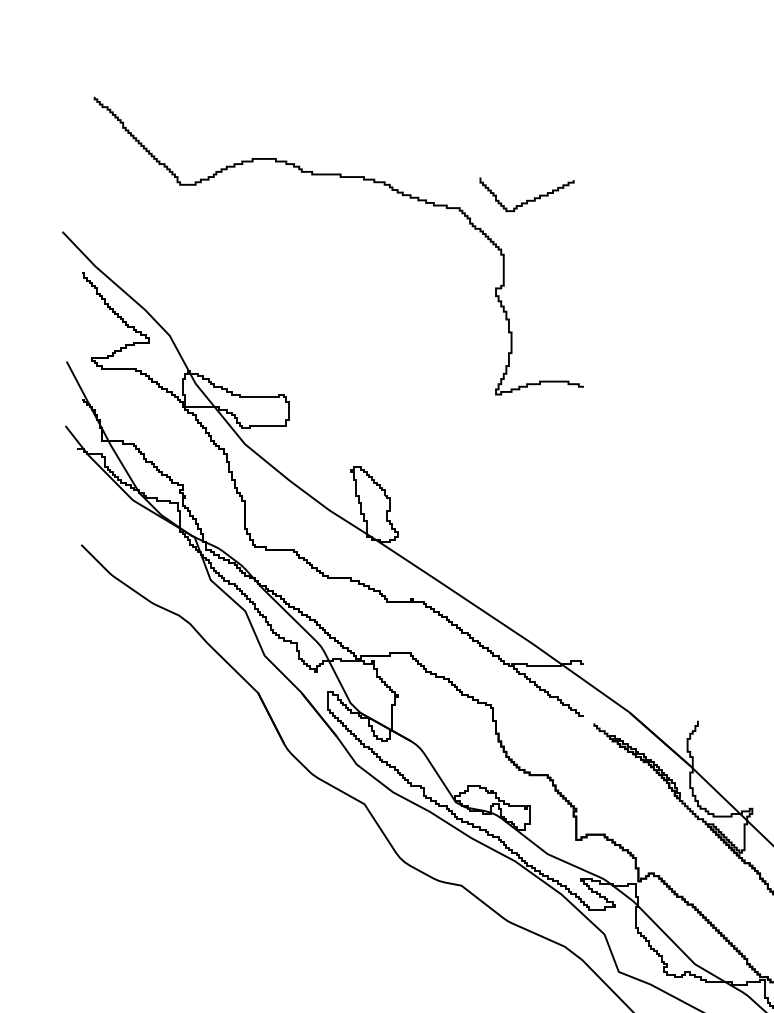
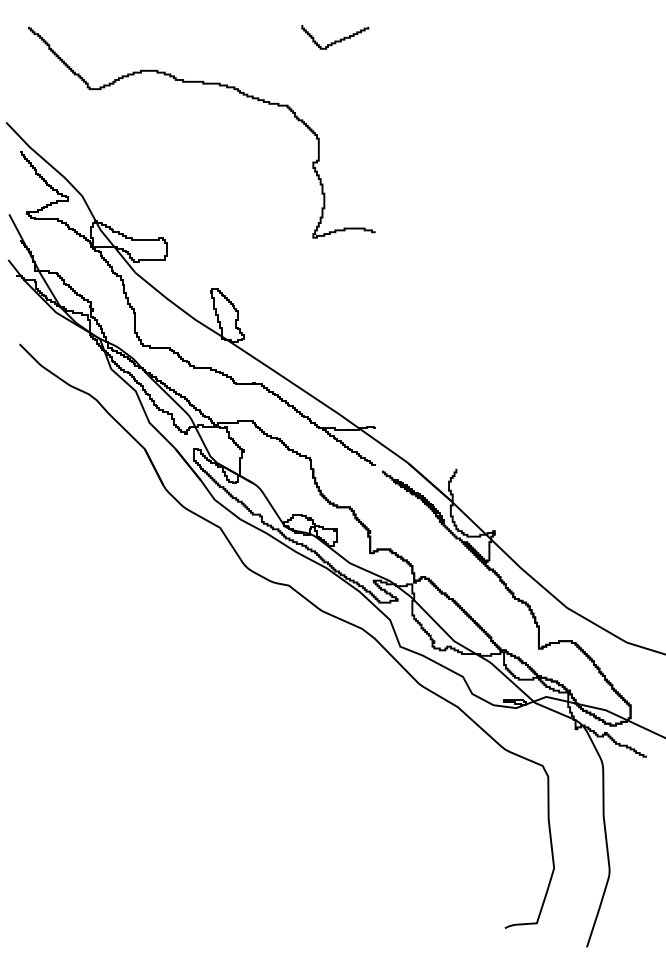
curve: (527, 199) -> (335, 40), moved

